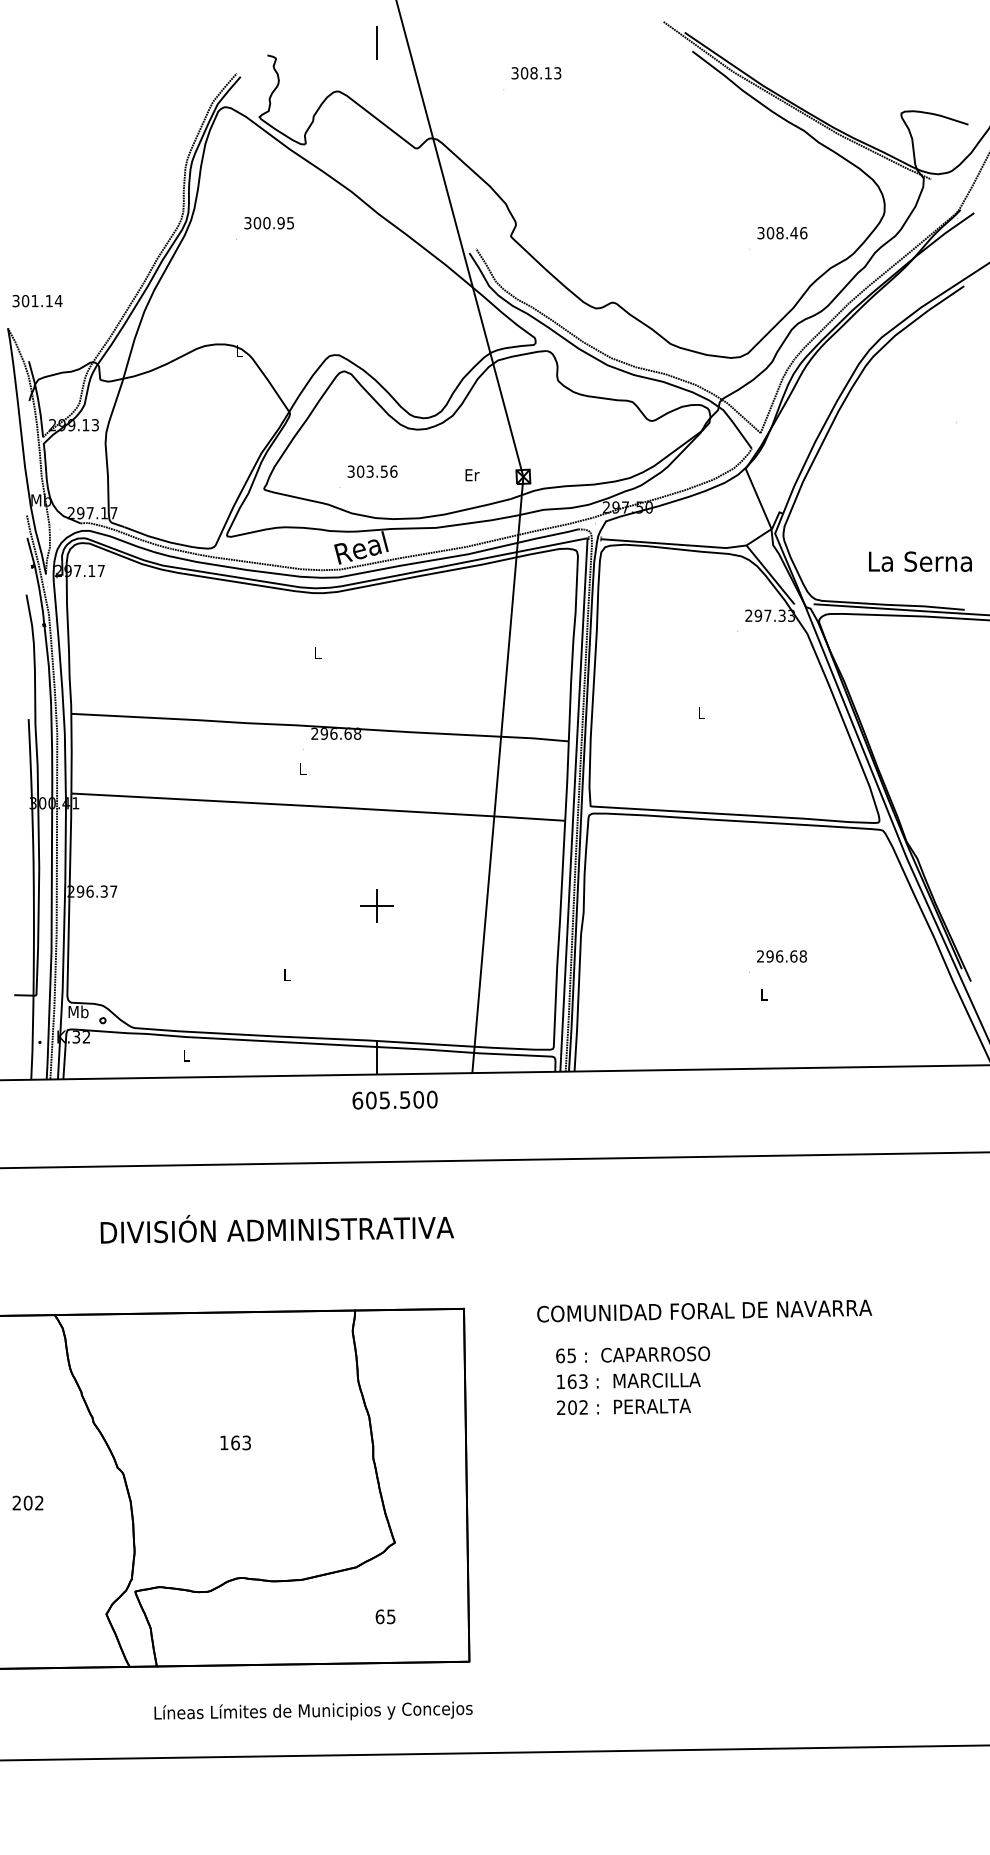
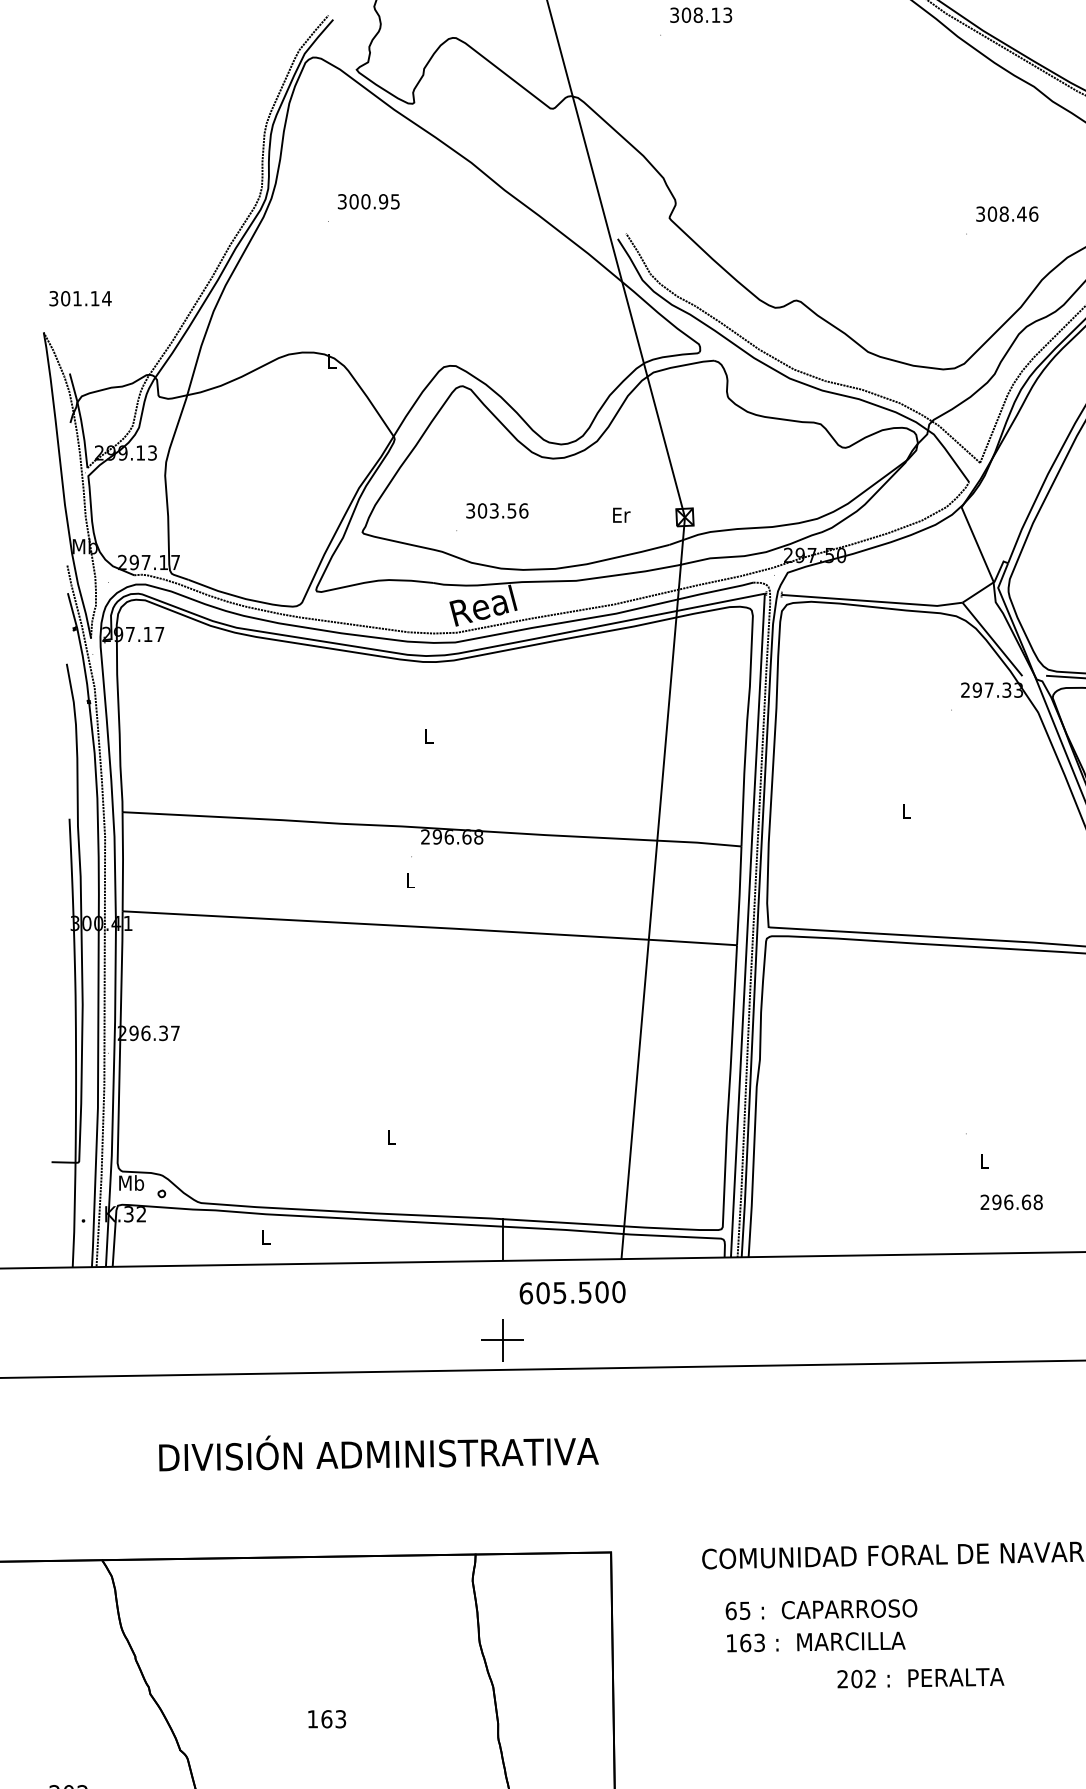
part: (376, 905) -> (502, 1339), moved
text: (781, 956) -> (1011, 1202), moved
text: (394, 1099) -> (571, 1291), moved
text: (623, 1406) -> (920, 1677), moved

